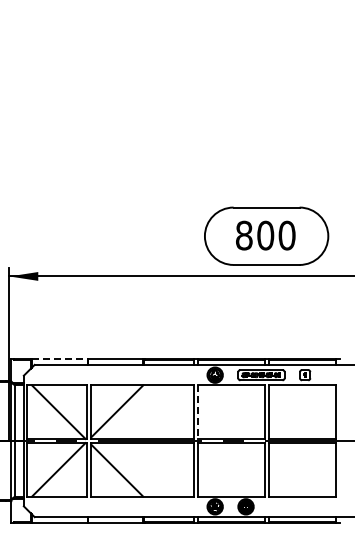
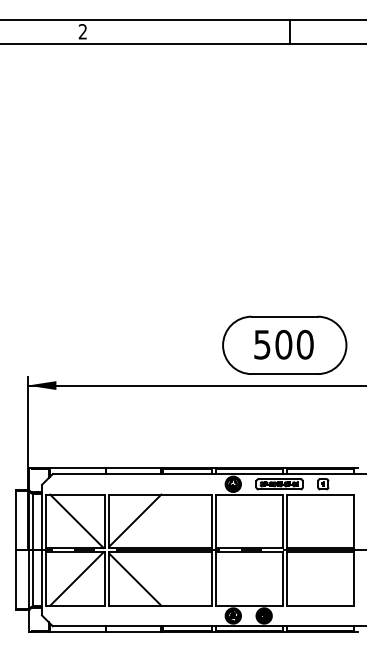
text: (244, 235) -> (262, 344), 800 -> 500
line: (59, 358) -> (77, 467), dashed -> solid
line: (198, 412) -> (216, 521), dashed -> solid

